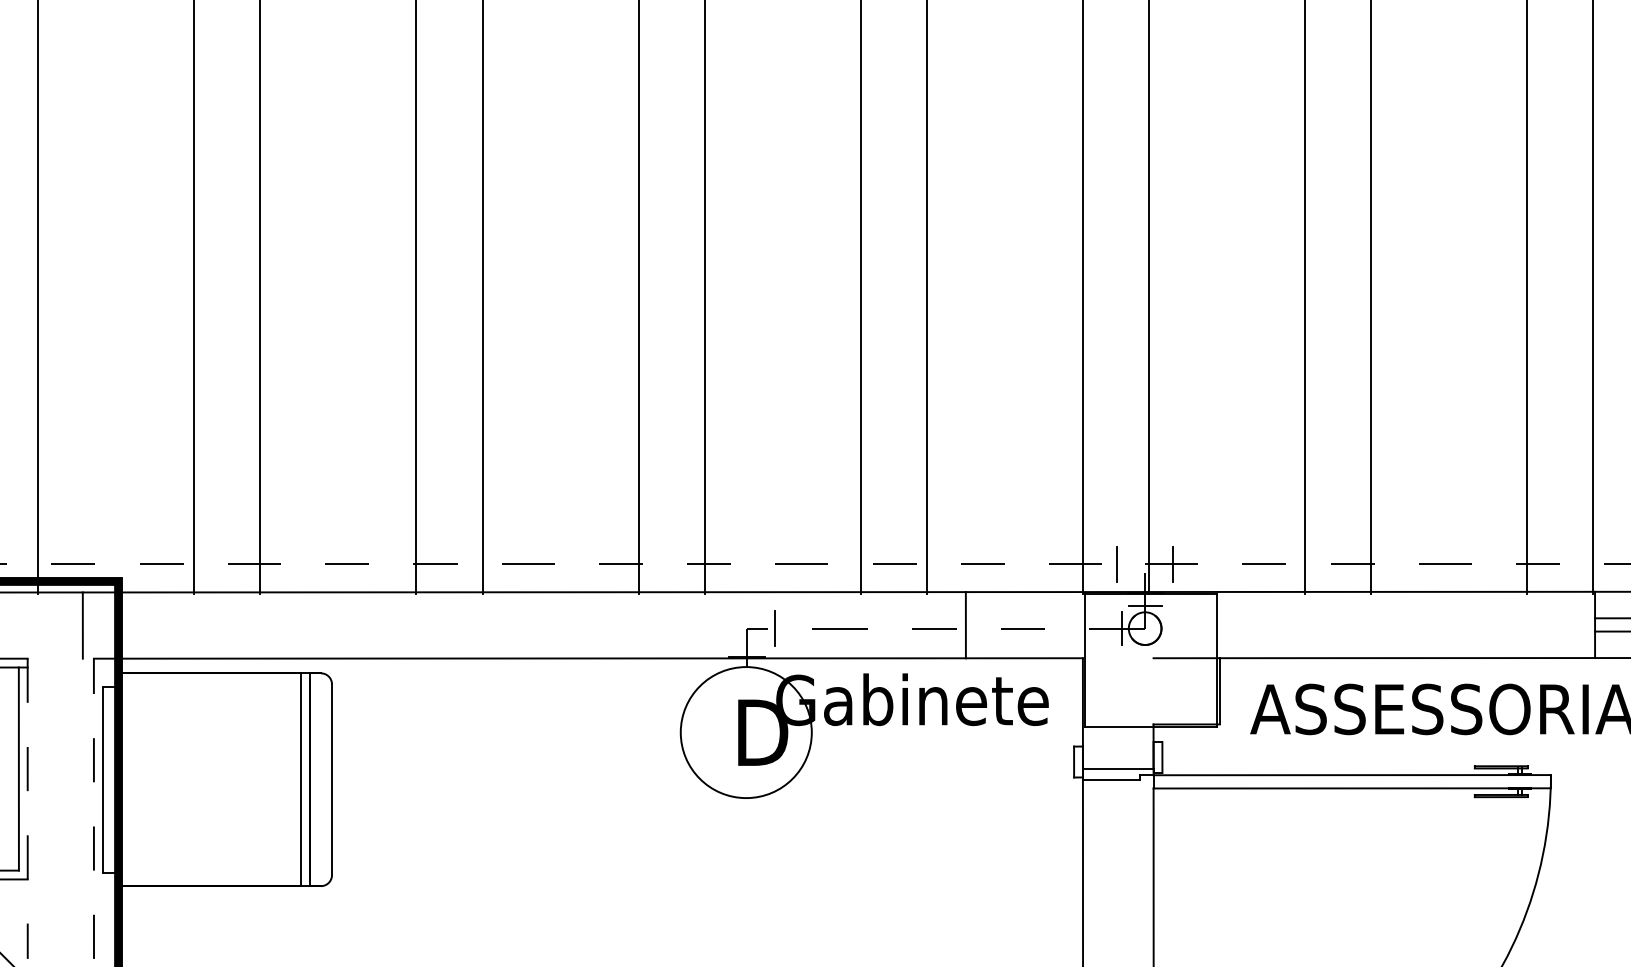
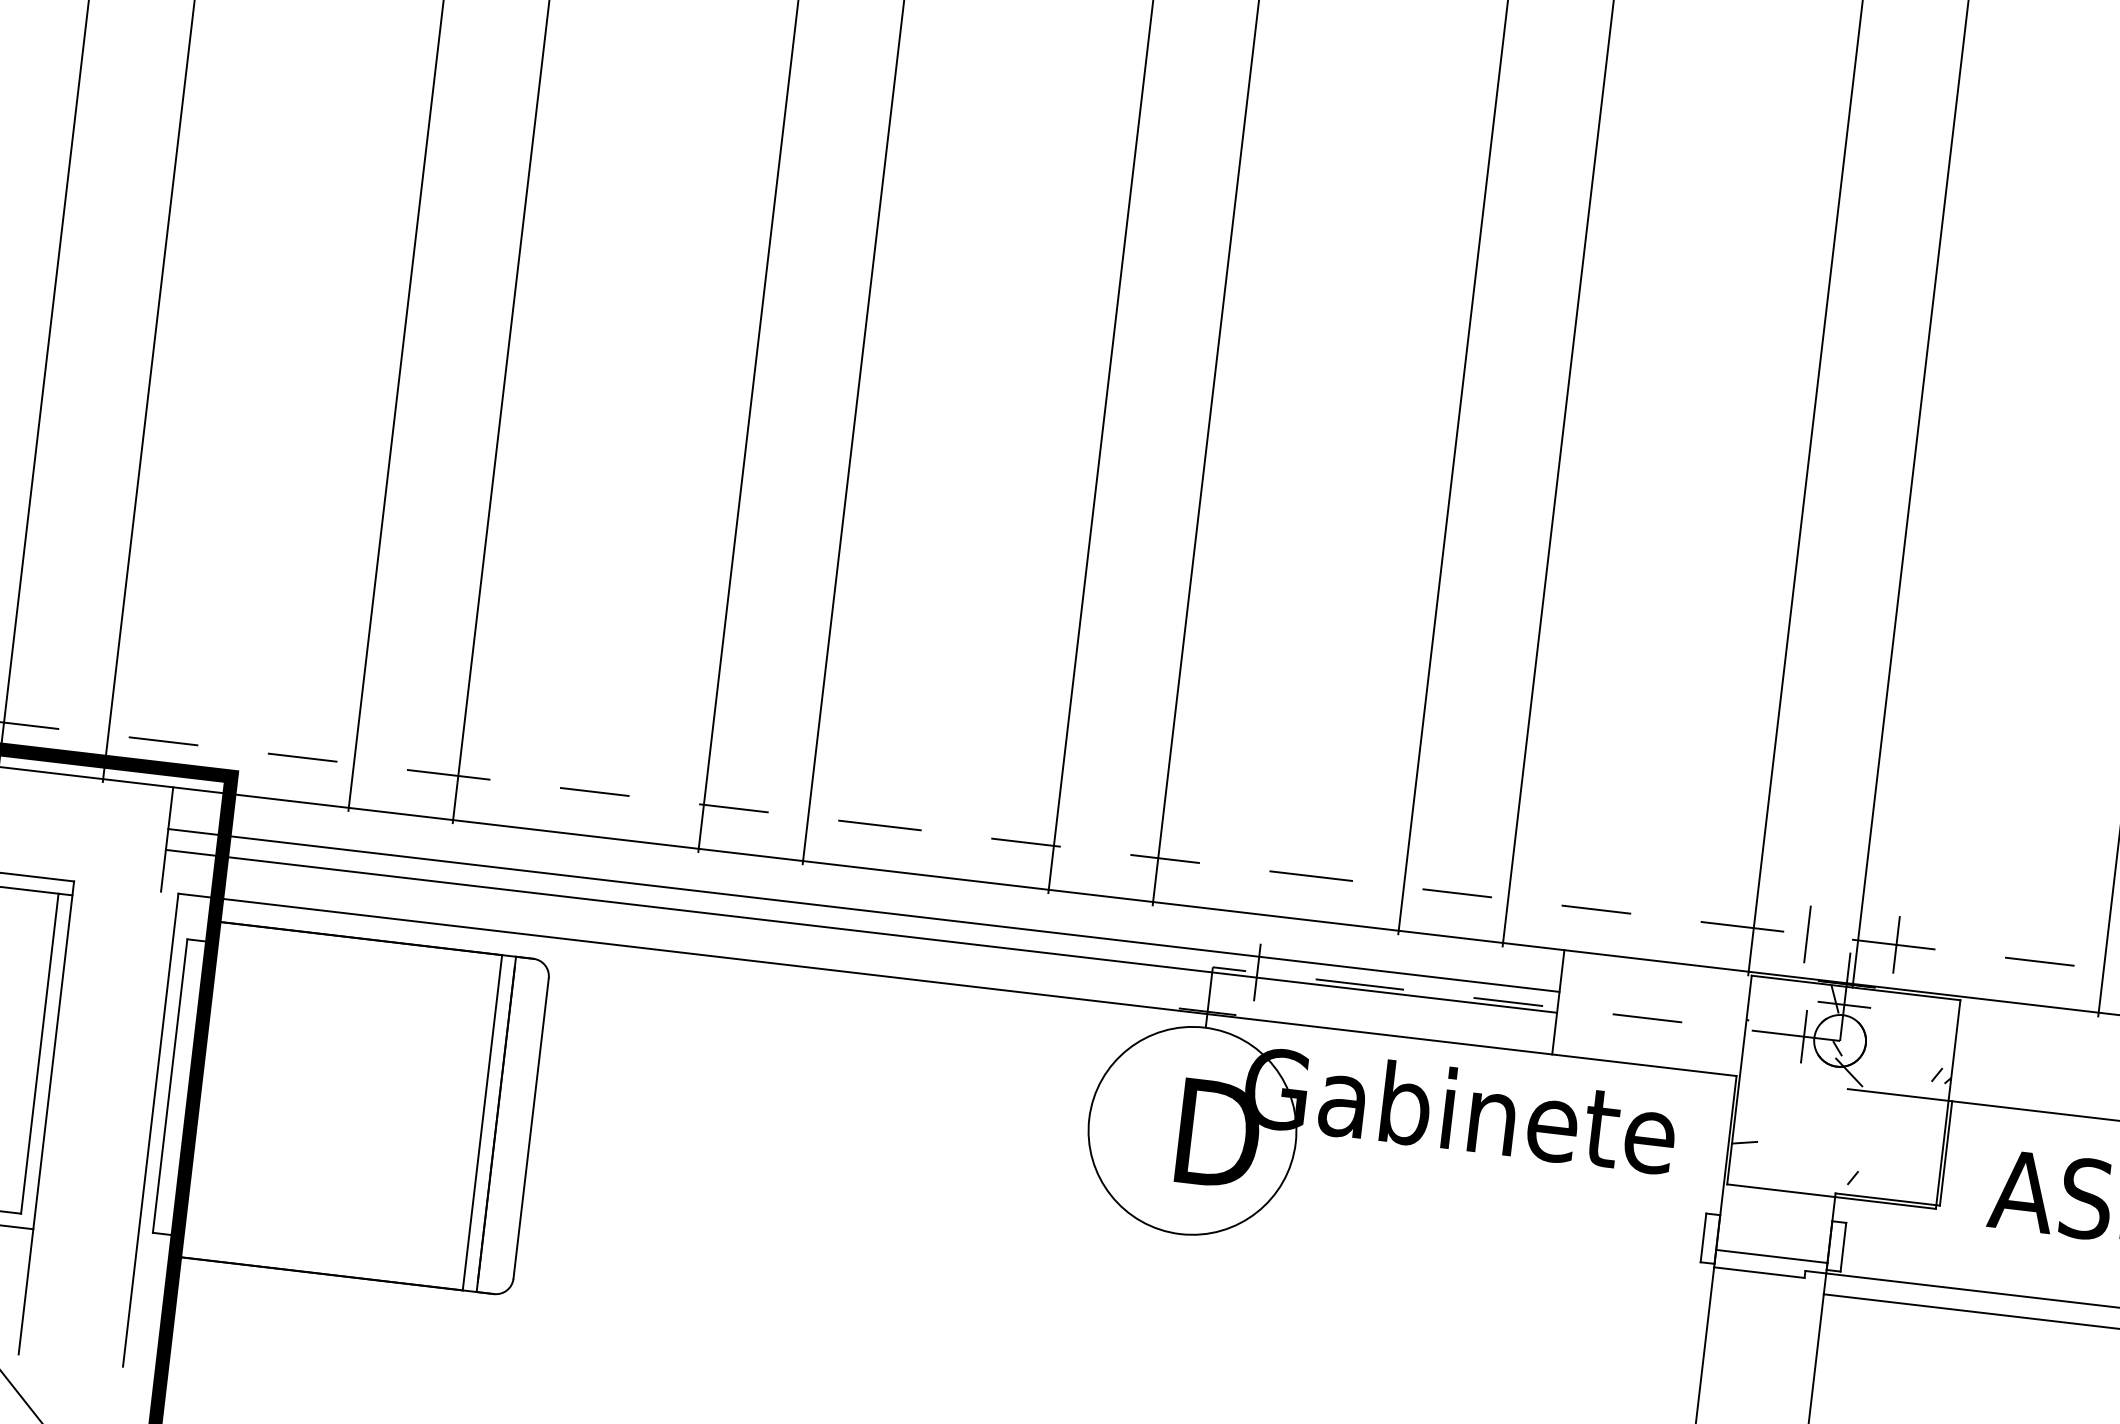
line: (523, 618) -> (862, 909), added
line: (523, 631) -> (860, 930), added
hatch: (1151, 656) -> (1844, 1085), added
line: (93, 808) -> (150, 1129), dashed -> solid
line: (27, 809) -> (45, 1119), dashed -> solid

